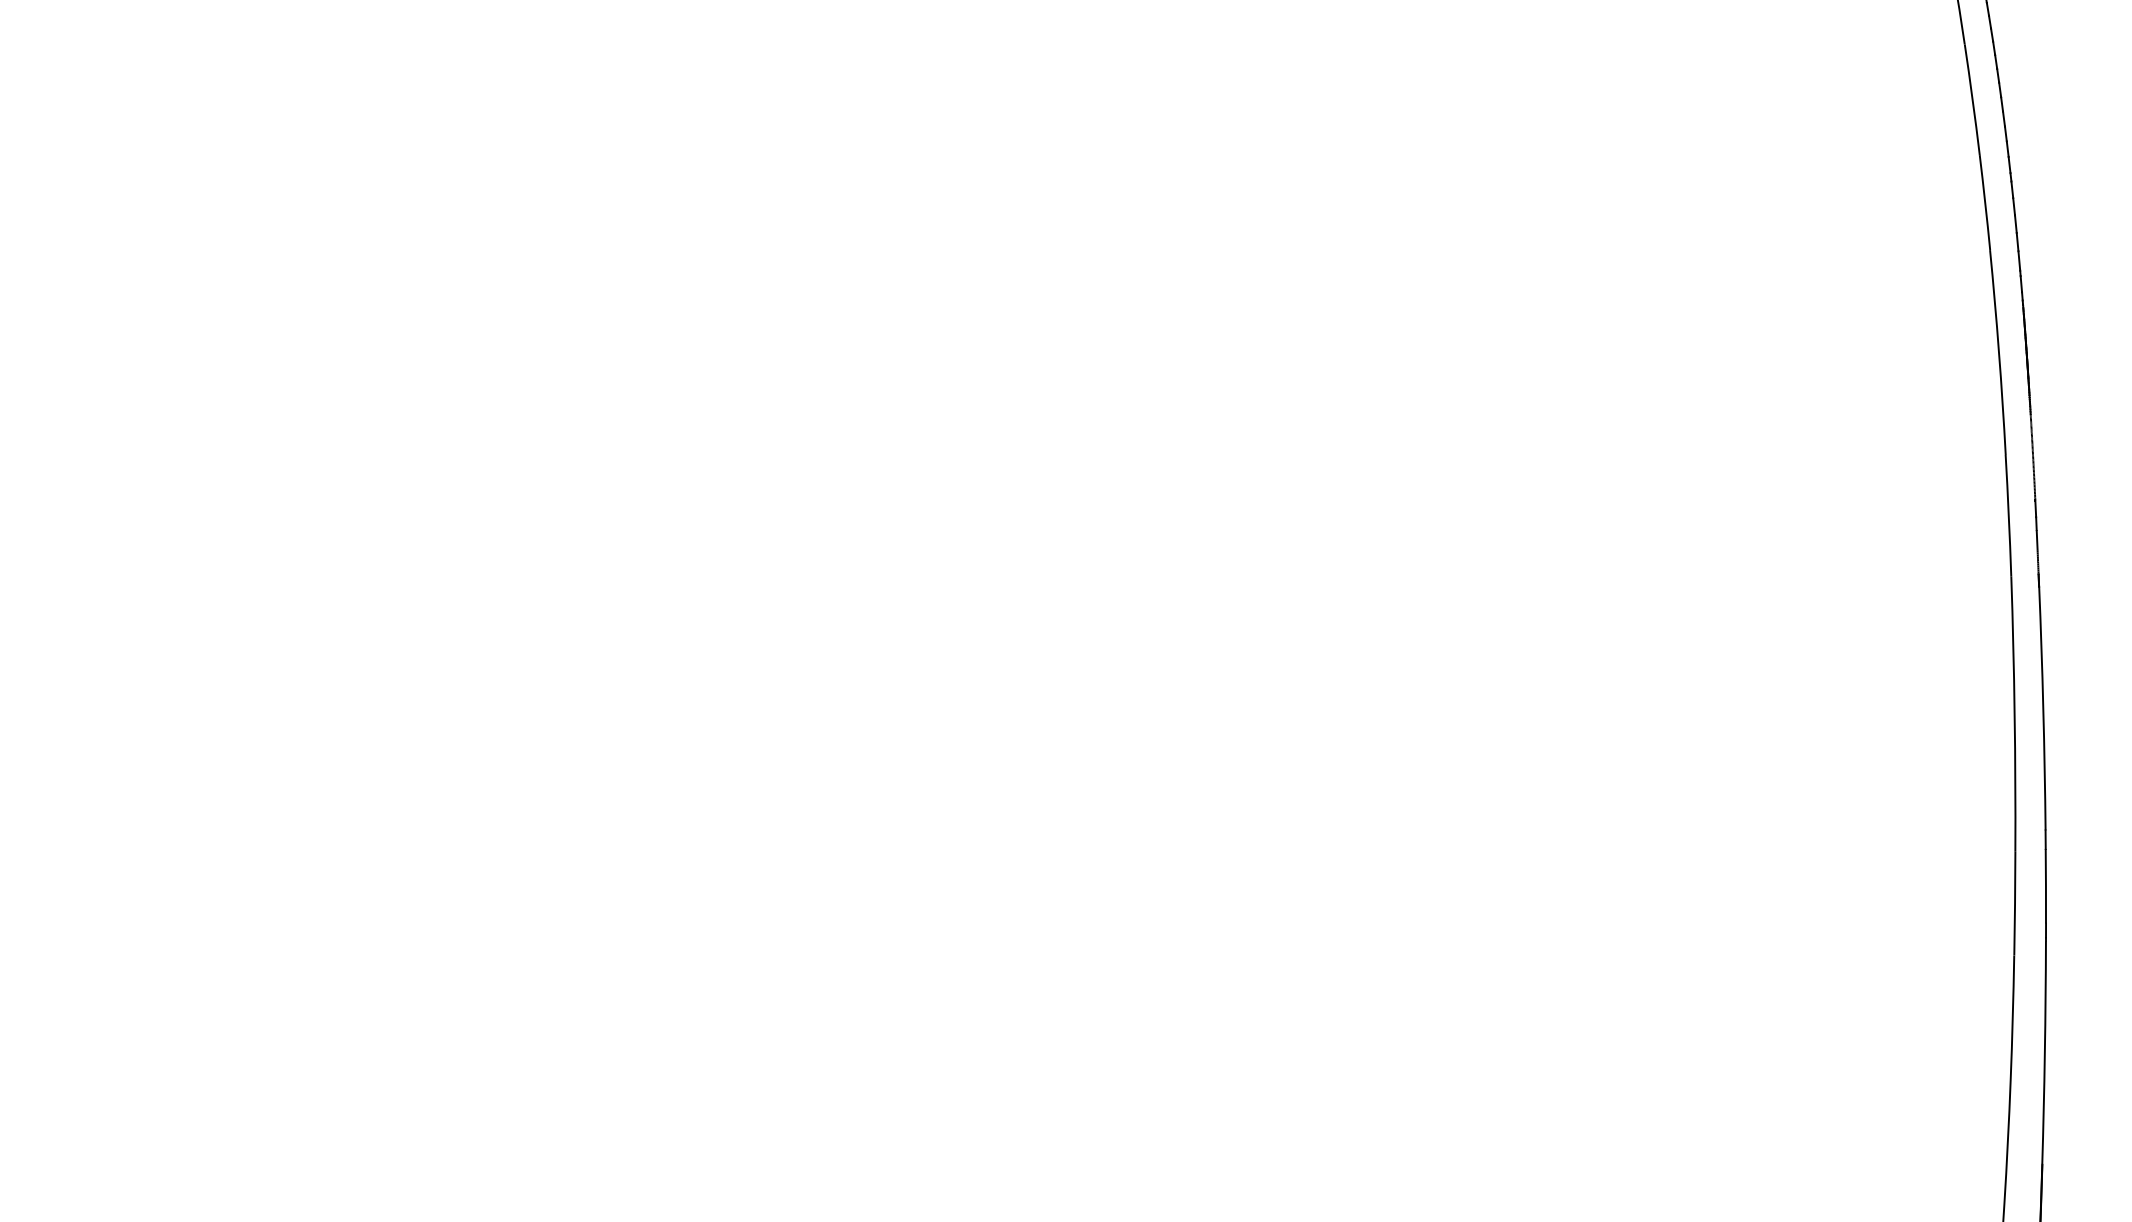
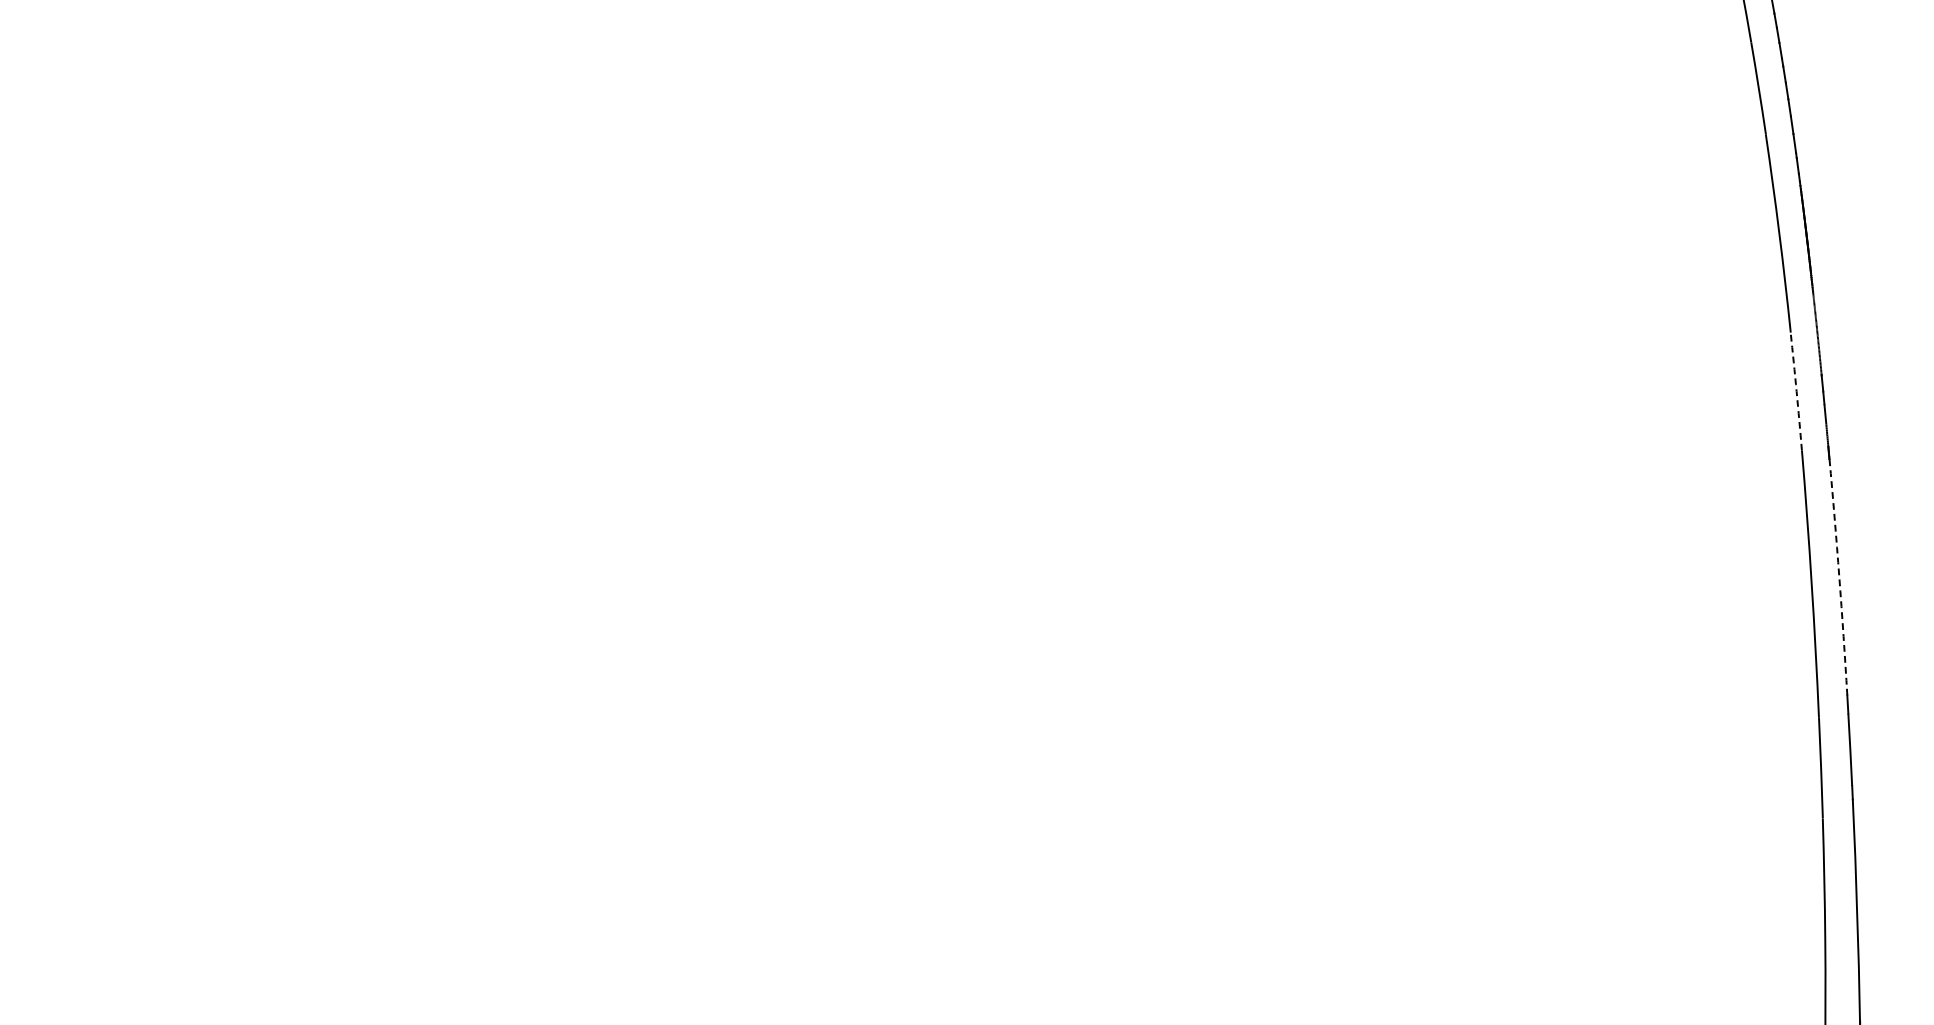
arc: (2008, 515) -> (1796, 391), solid -> dashed
arc: (2043, 708) -> (1839, 577), solid -> dashed

